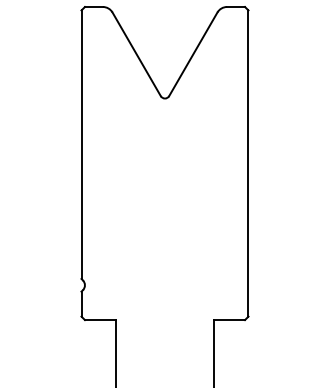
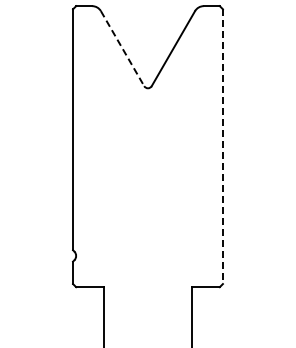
line: (136, 55) -> (122, 49), solid -> dashed
line: (248, 164) -> (222, 147), solid -> dashed

